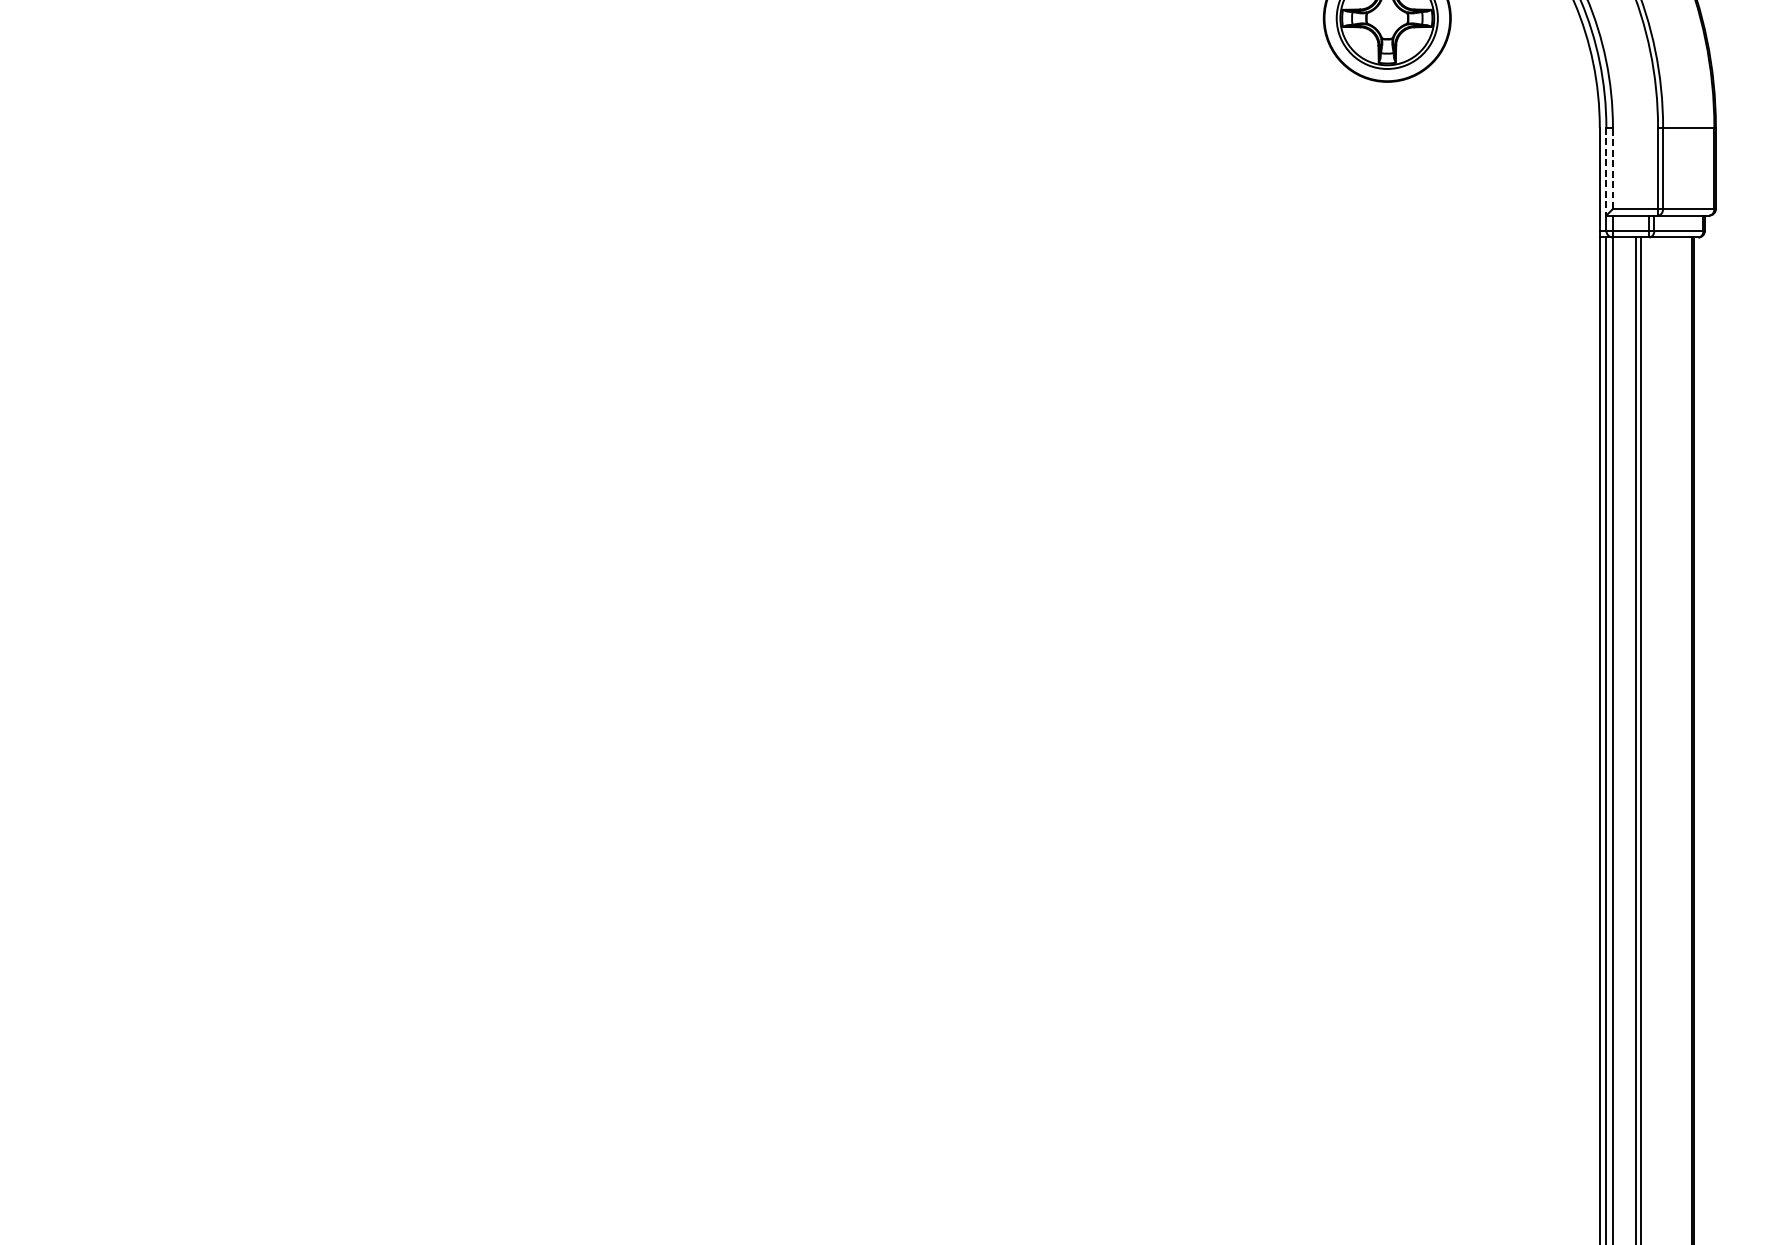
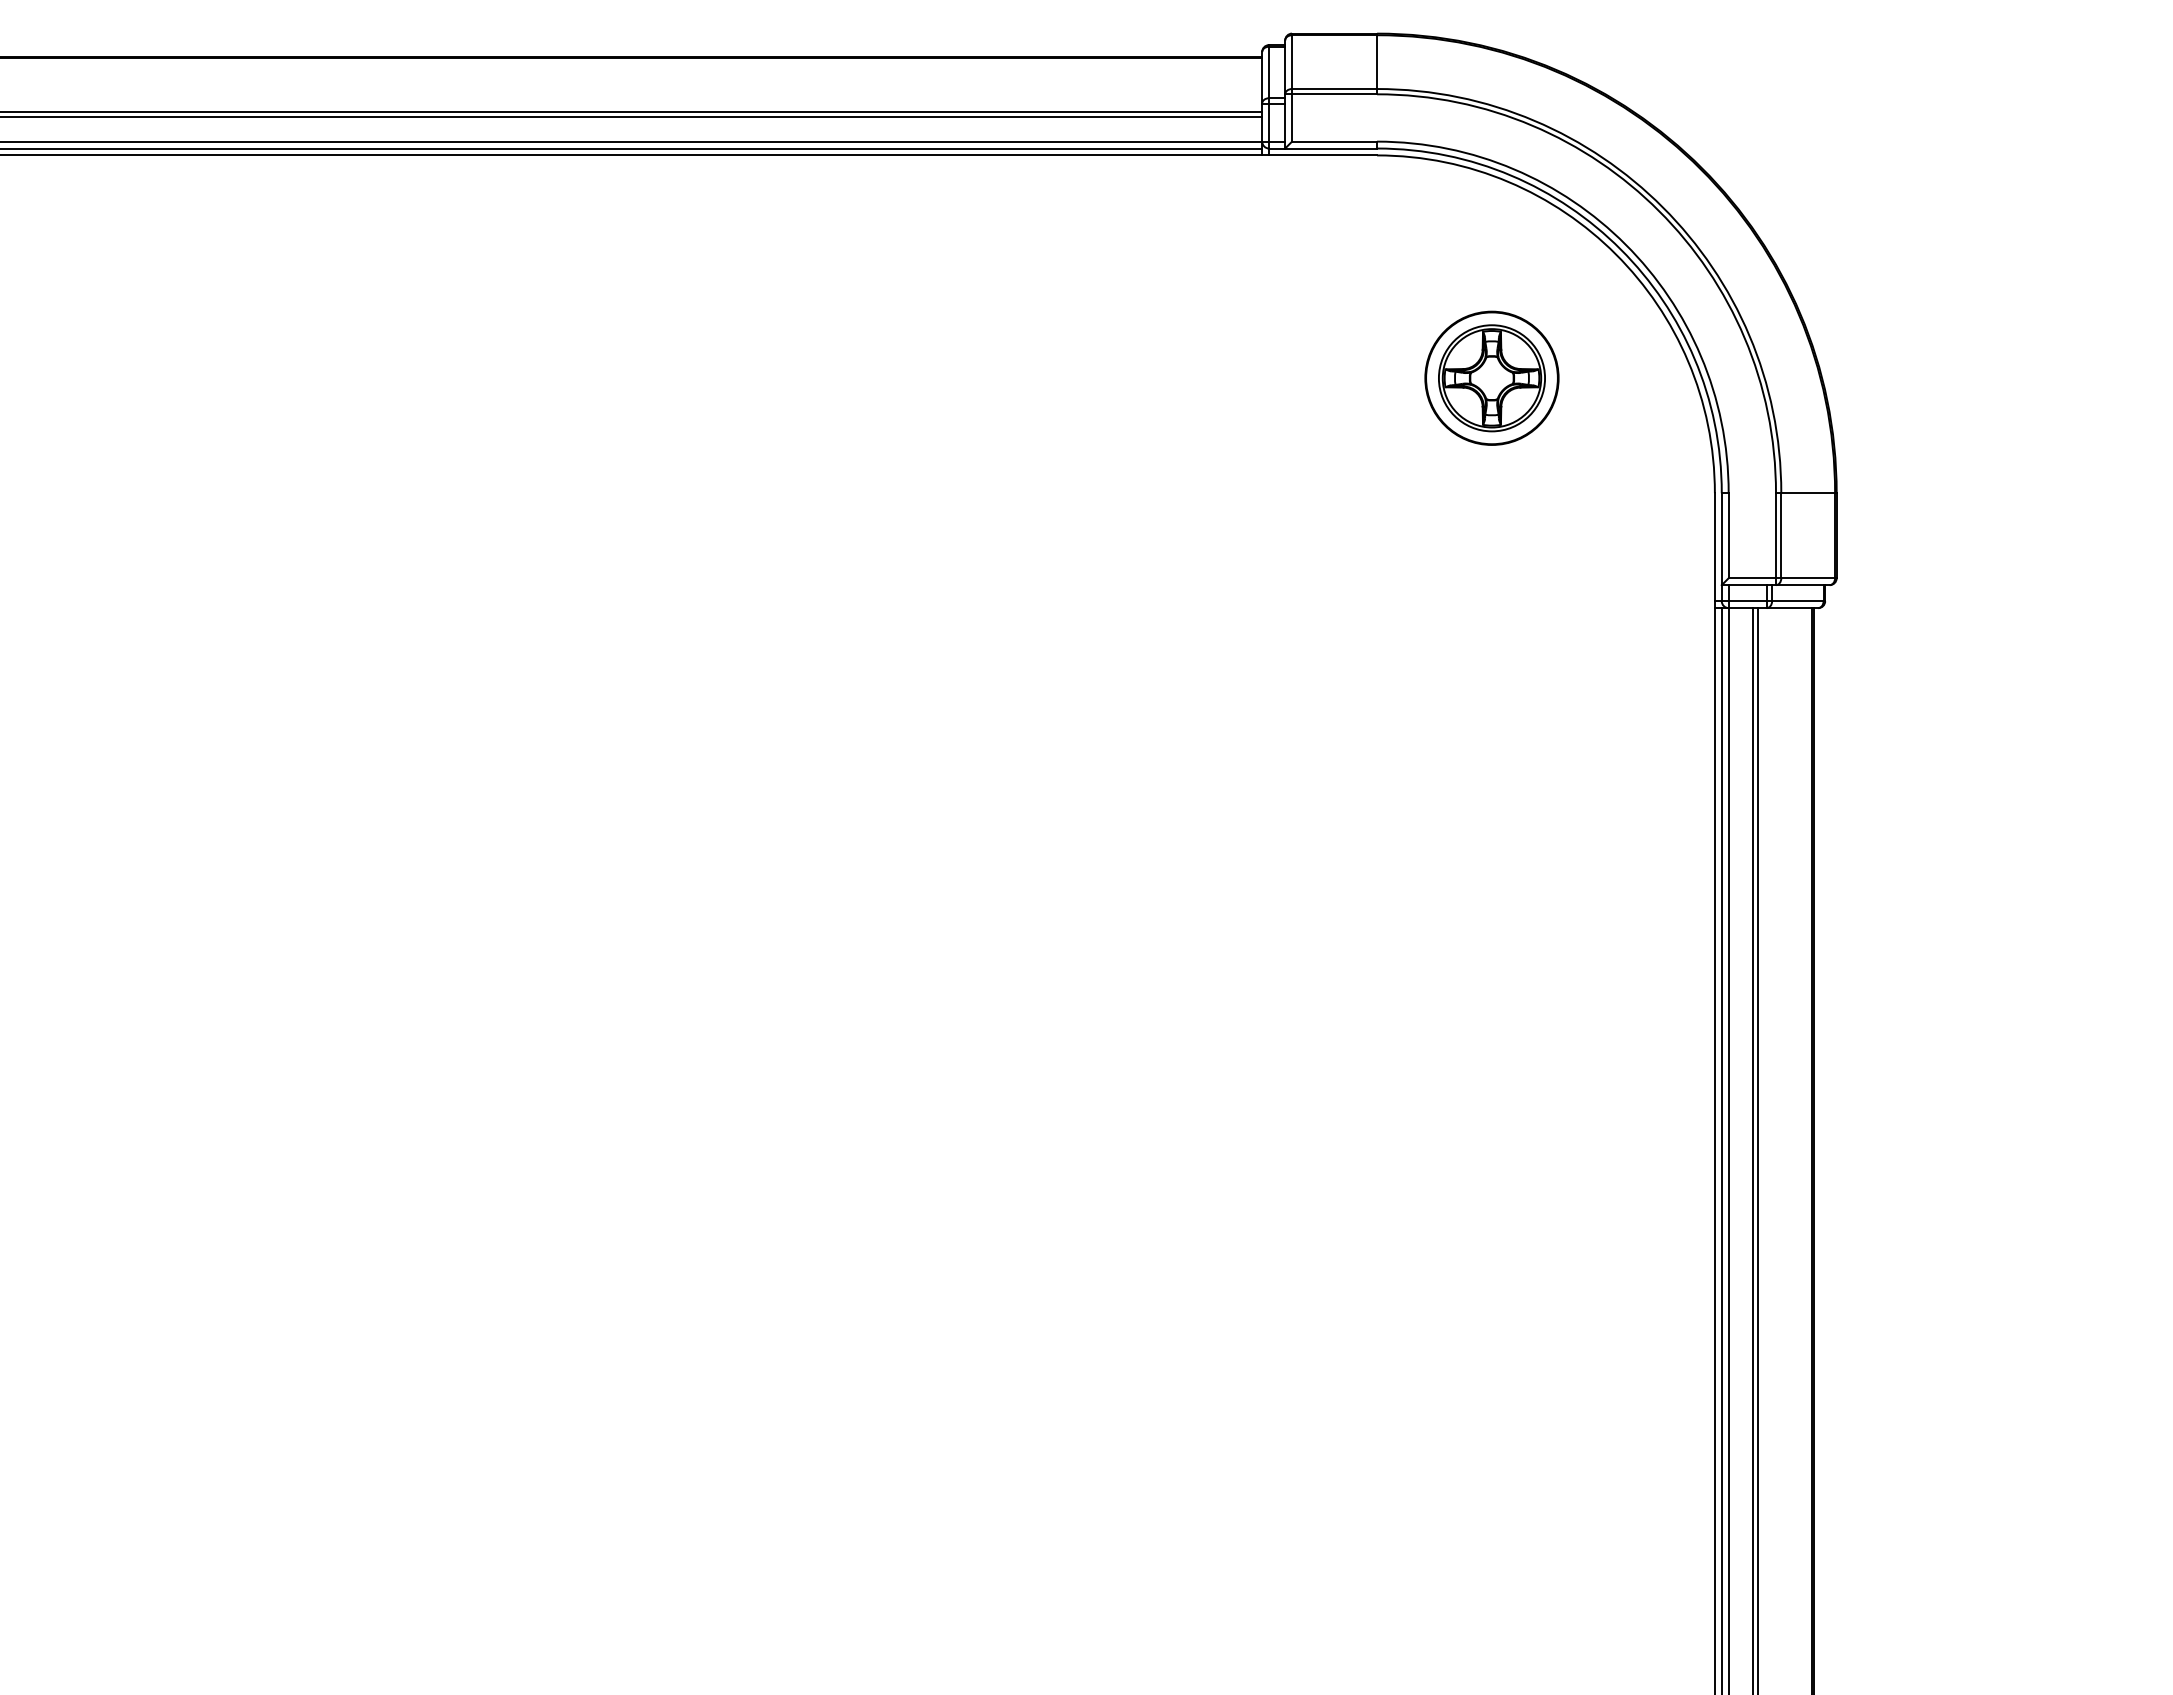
line: (1612, 168) -> (1728, 535), dashed -> solid
line: (1606, 172) -> (1721, 539), dashed -> solid

